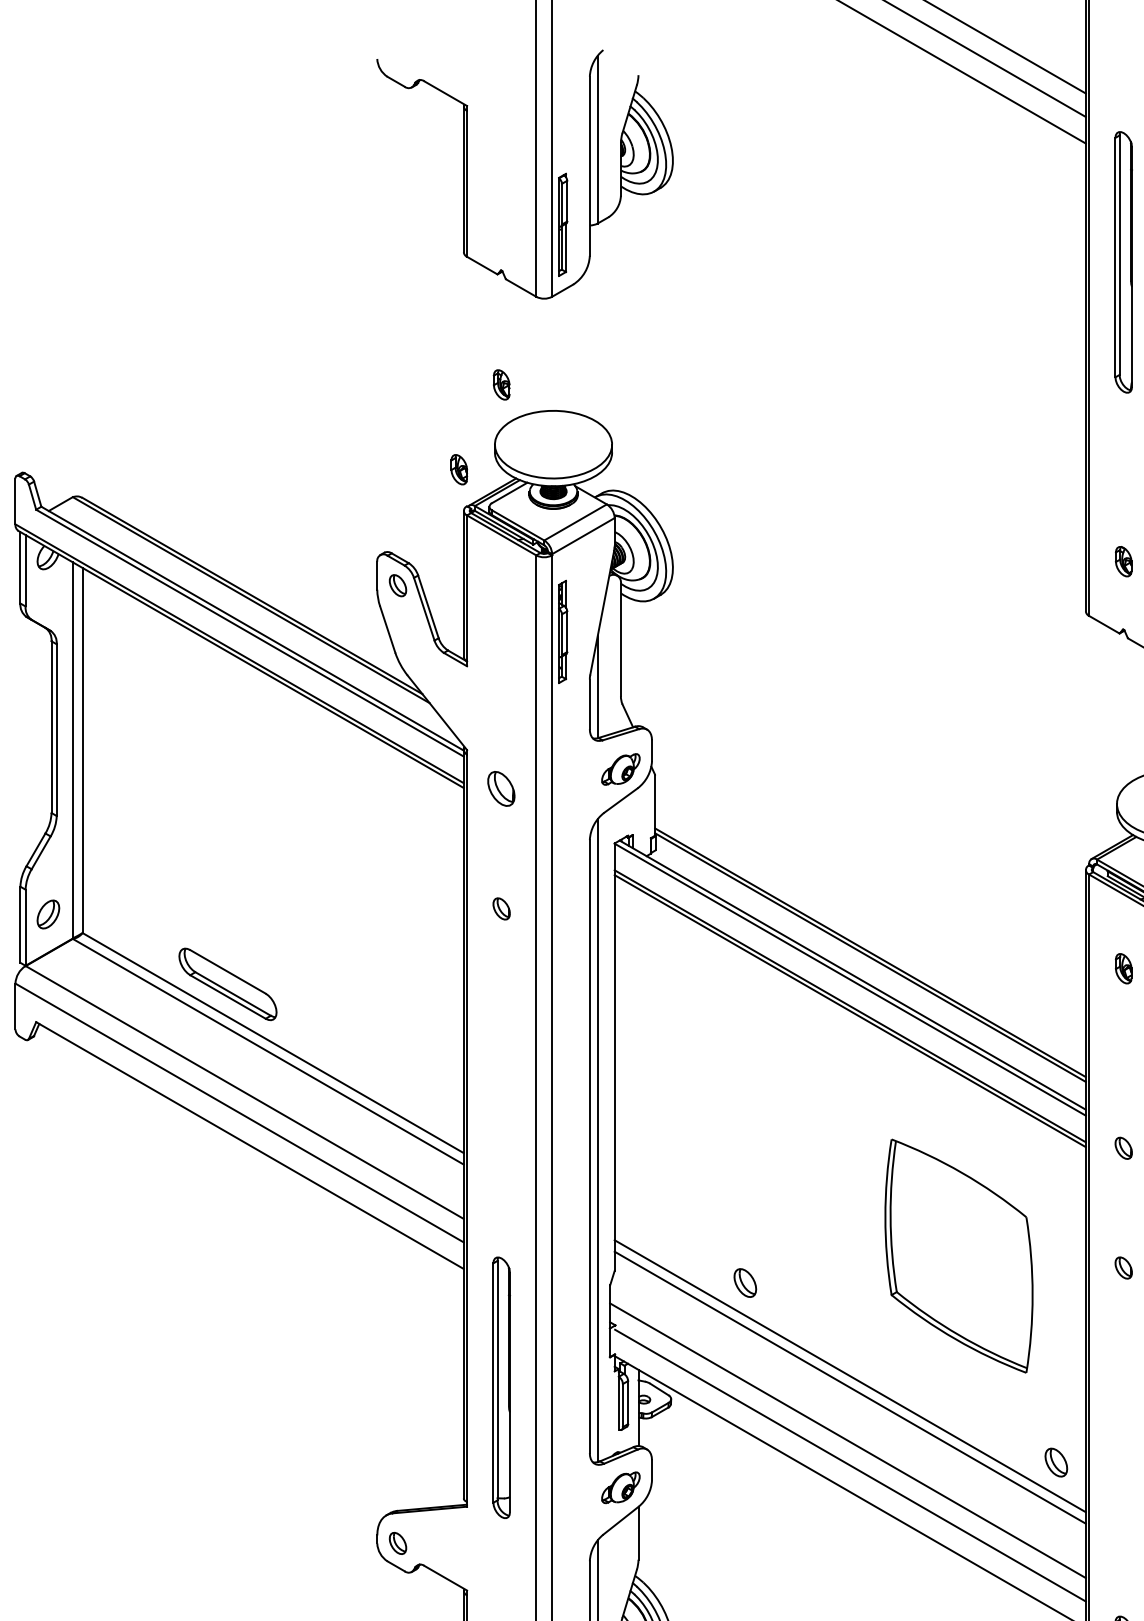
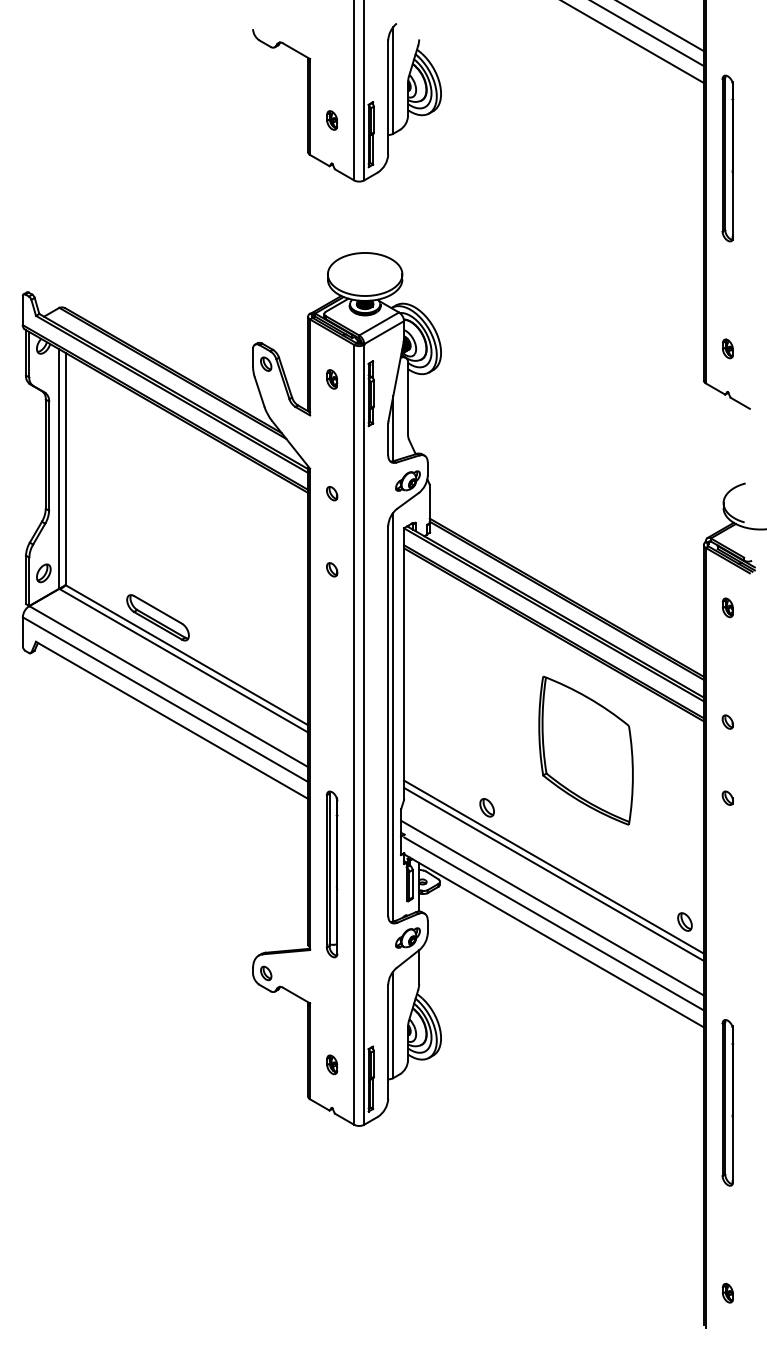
part: (502, 384) -> (332, 120), moved
part: (459, 469) -> (332, 379), moved
part: (502, 788) -> (332, 493), size x0.62
part: (958, 1255) -> (585, 750), moved

